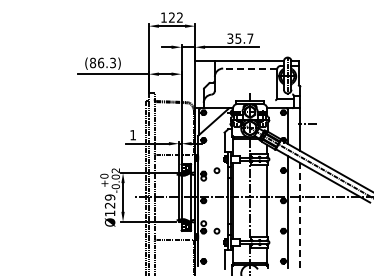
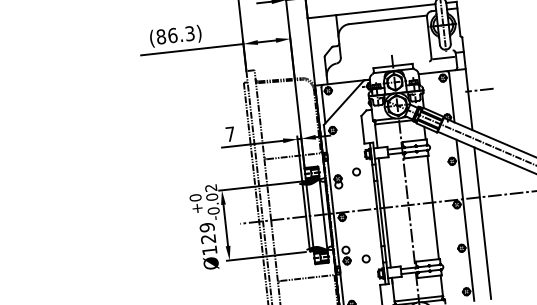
line: (249, 68) -> (387, 19), dashed -> solid
text: (132, 135) -> (229, 134), 1 -> 7
line: (299, 215) -> (482, 223), dashed -> solid

